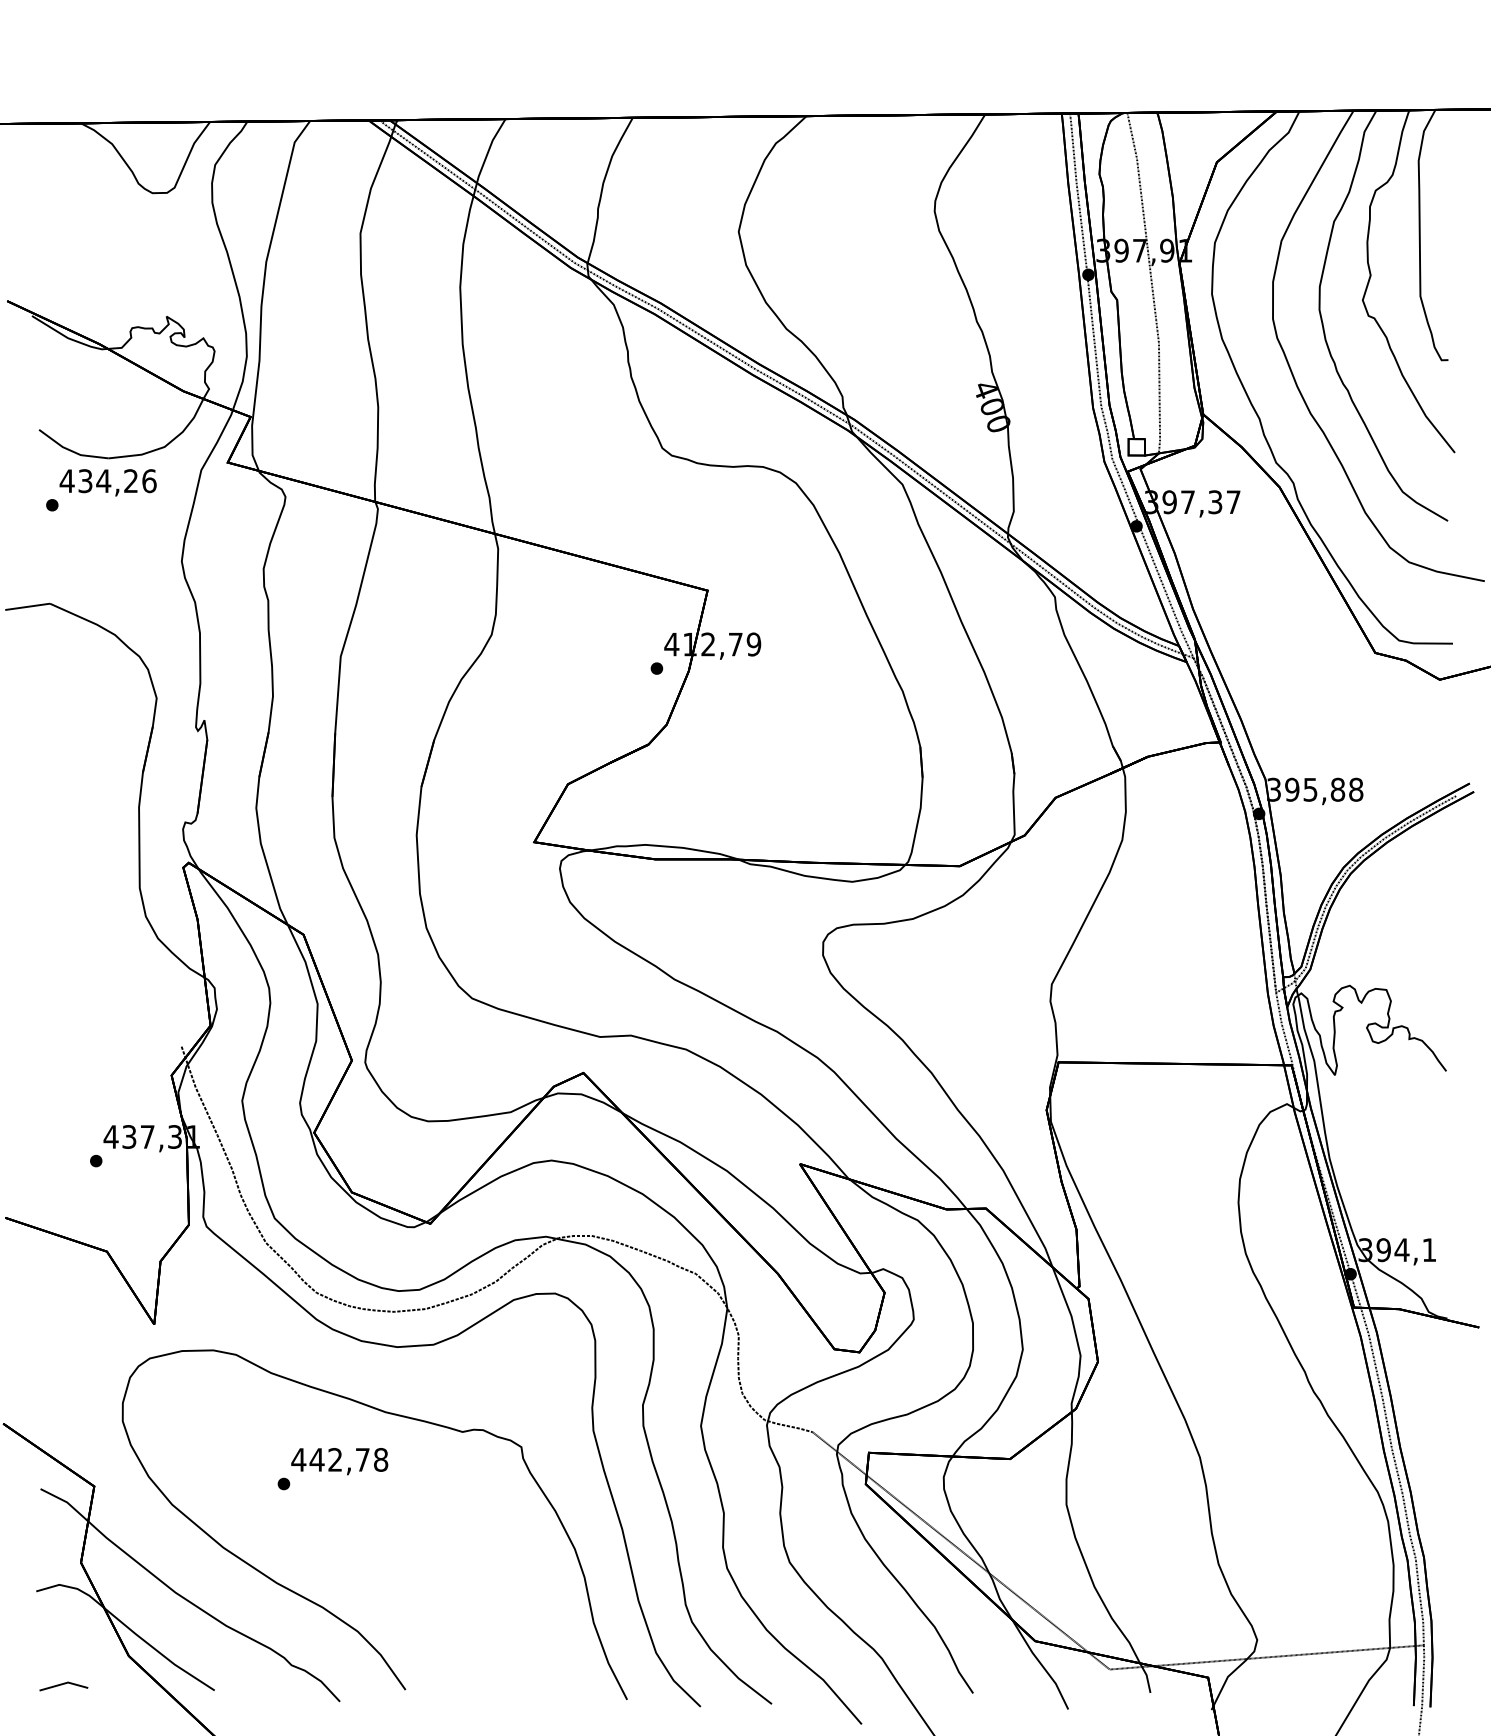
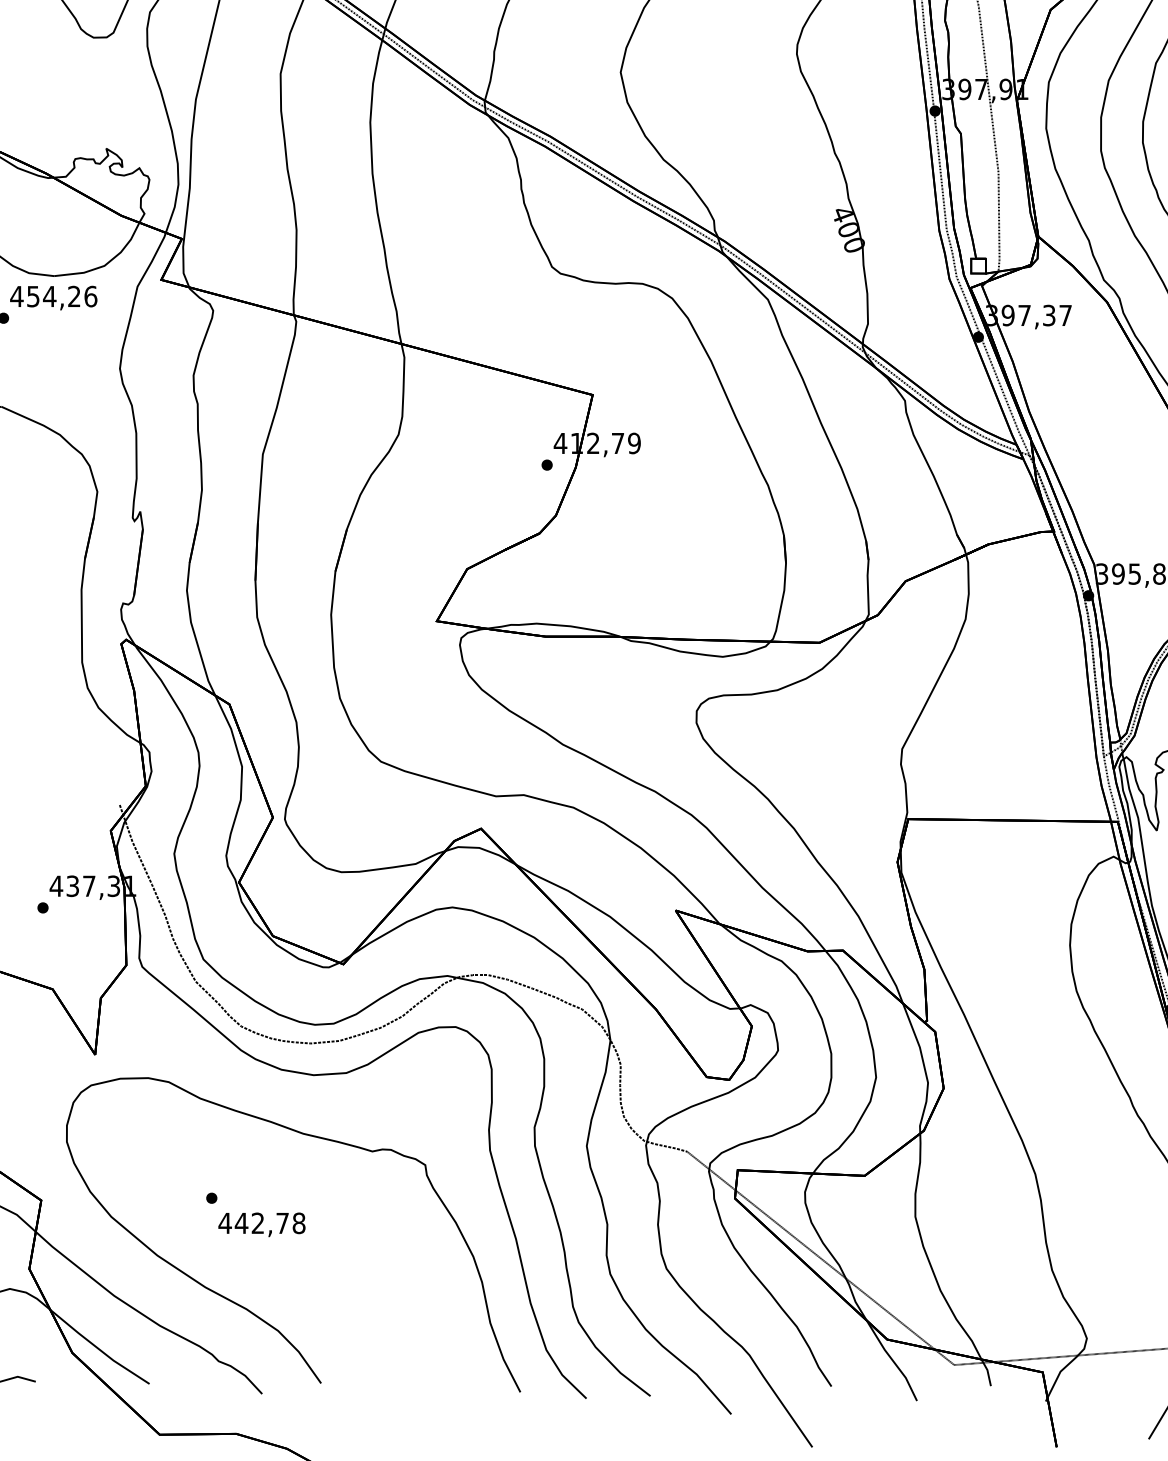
text: (85, 480) -> (33, 296), 434,26 -> 454,26
text: (339, 1461) -> (261, 1224), moved

